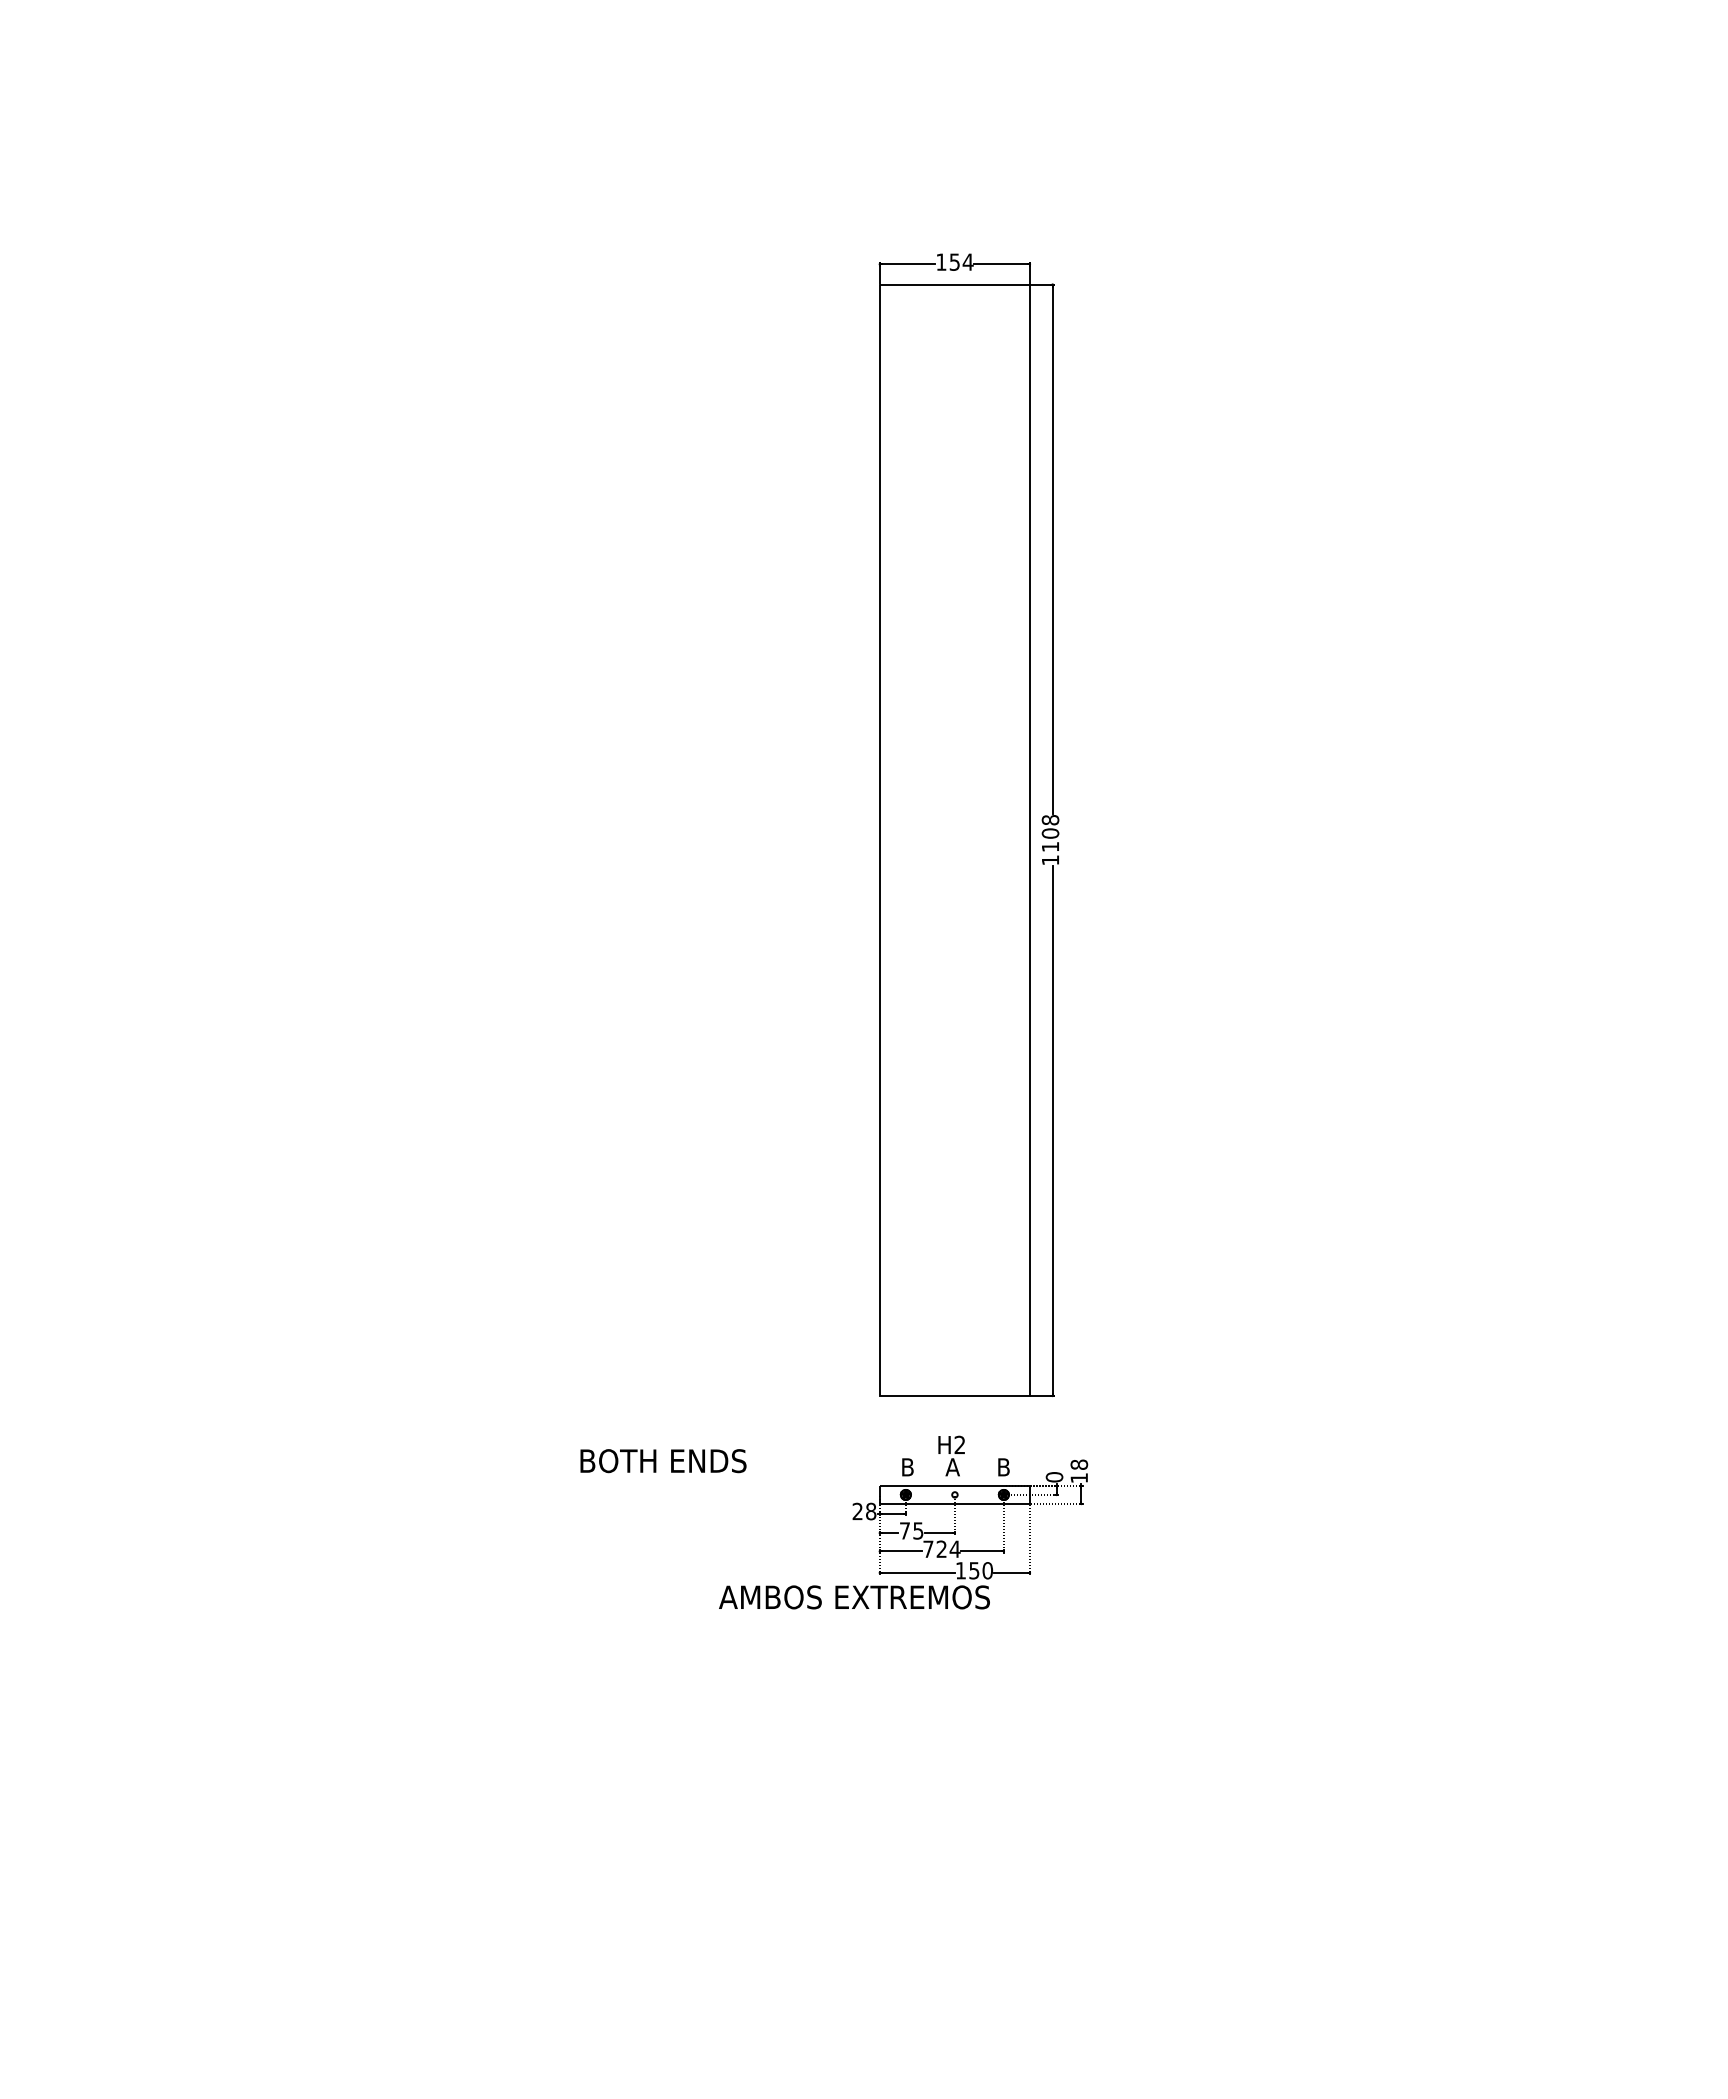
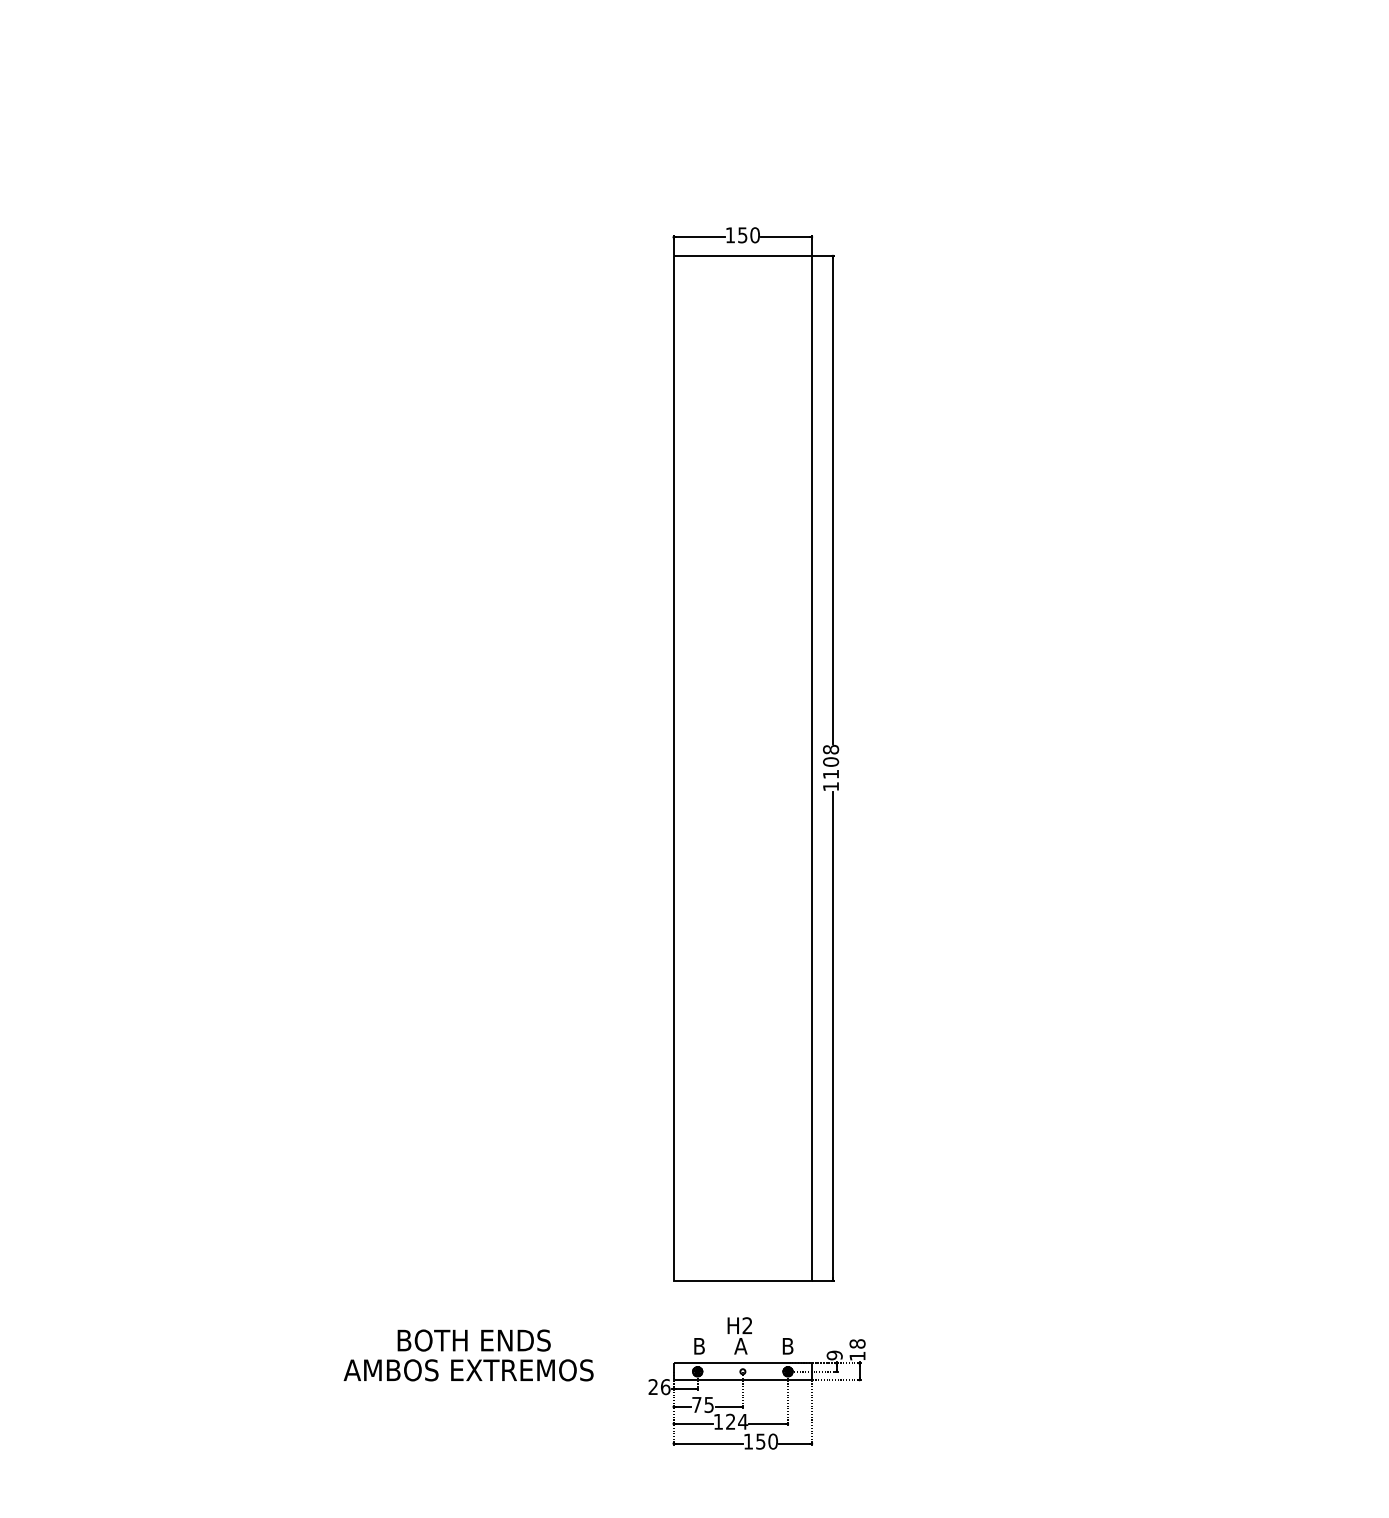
text: (967, 261) -> (754, 234), 154 -> 150
text: (1054, 1477) -> (834, 1355), 0 -> 9
text: (871, 1511) -> (665, 1387), 28 -> 26
text: (928, 1548) -> (718, 1421), 724 -> 124
text: (854, 1597) -> (468, 1370), moved

